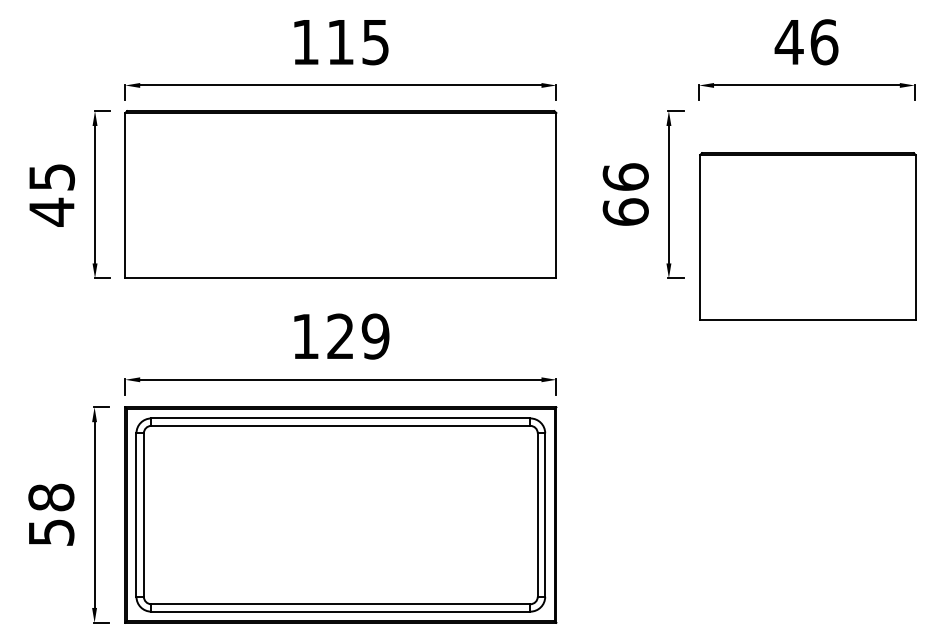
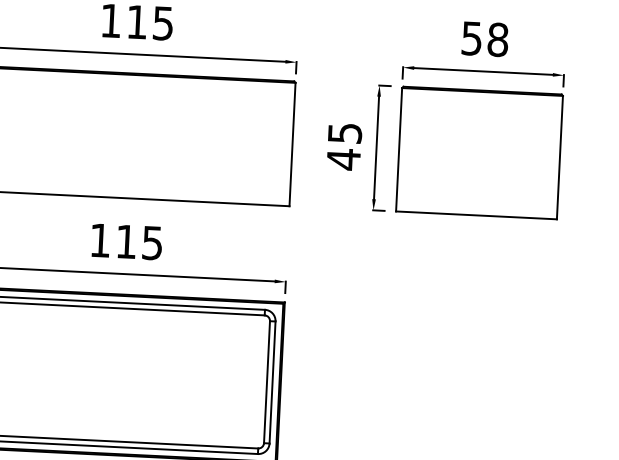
text: (806, 42) -> (484, 39), 46 -> 58
text: (625, 194) -> (344, 146), 66 -> 45
part: (807, 236) -> (479, 152), moved
text: (358, 336) -> (139, 242), 129 -> 115

